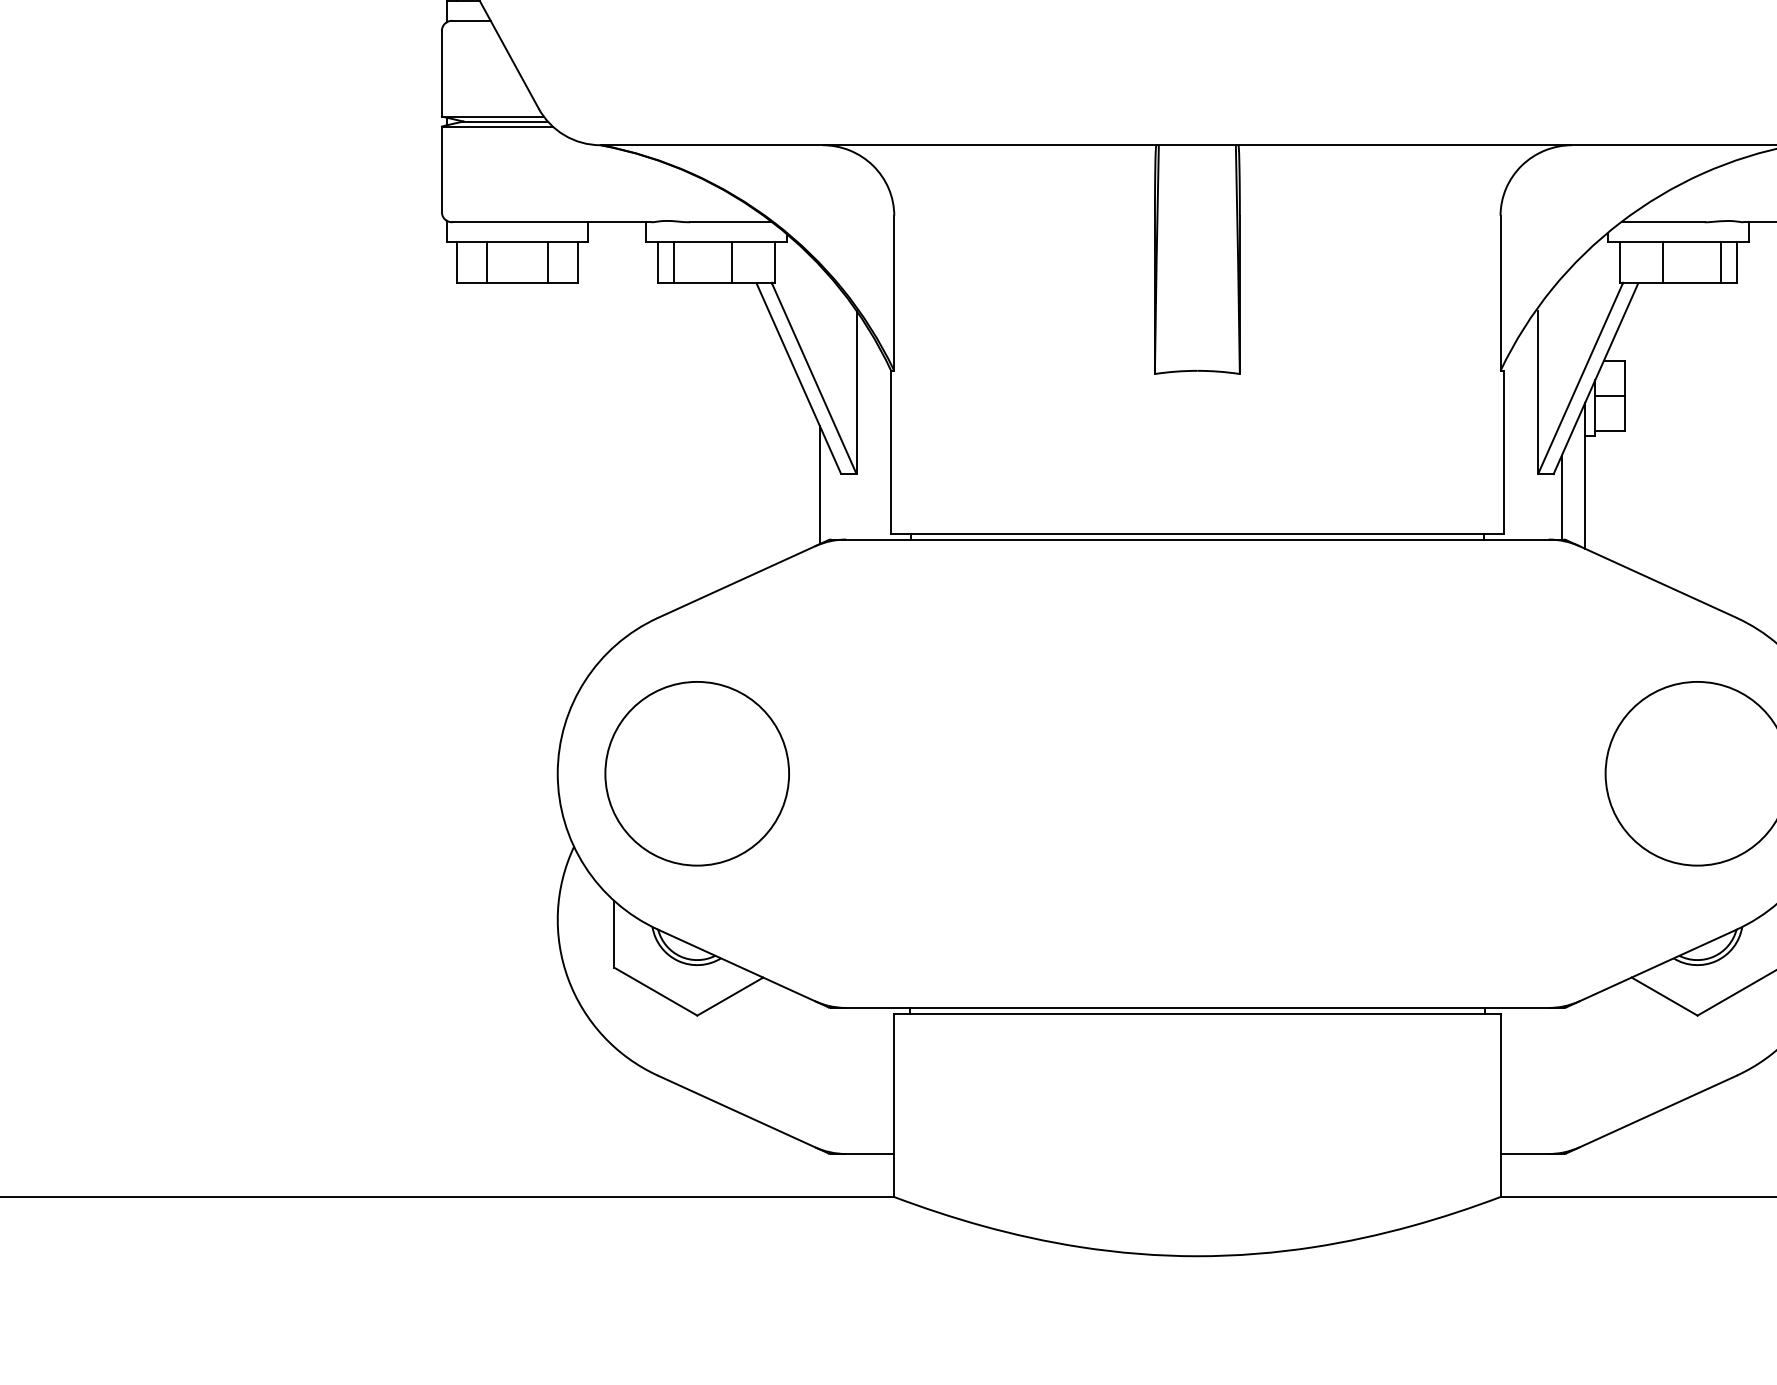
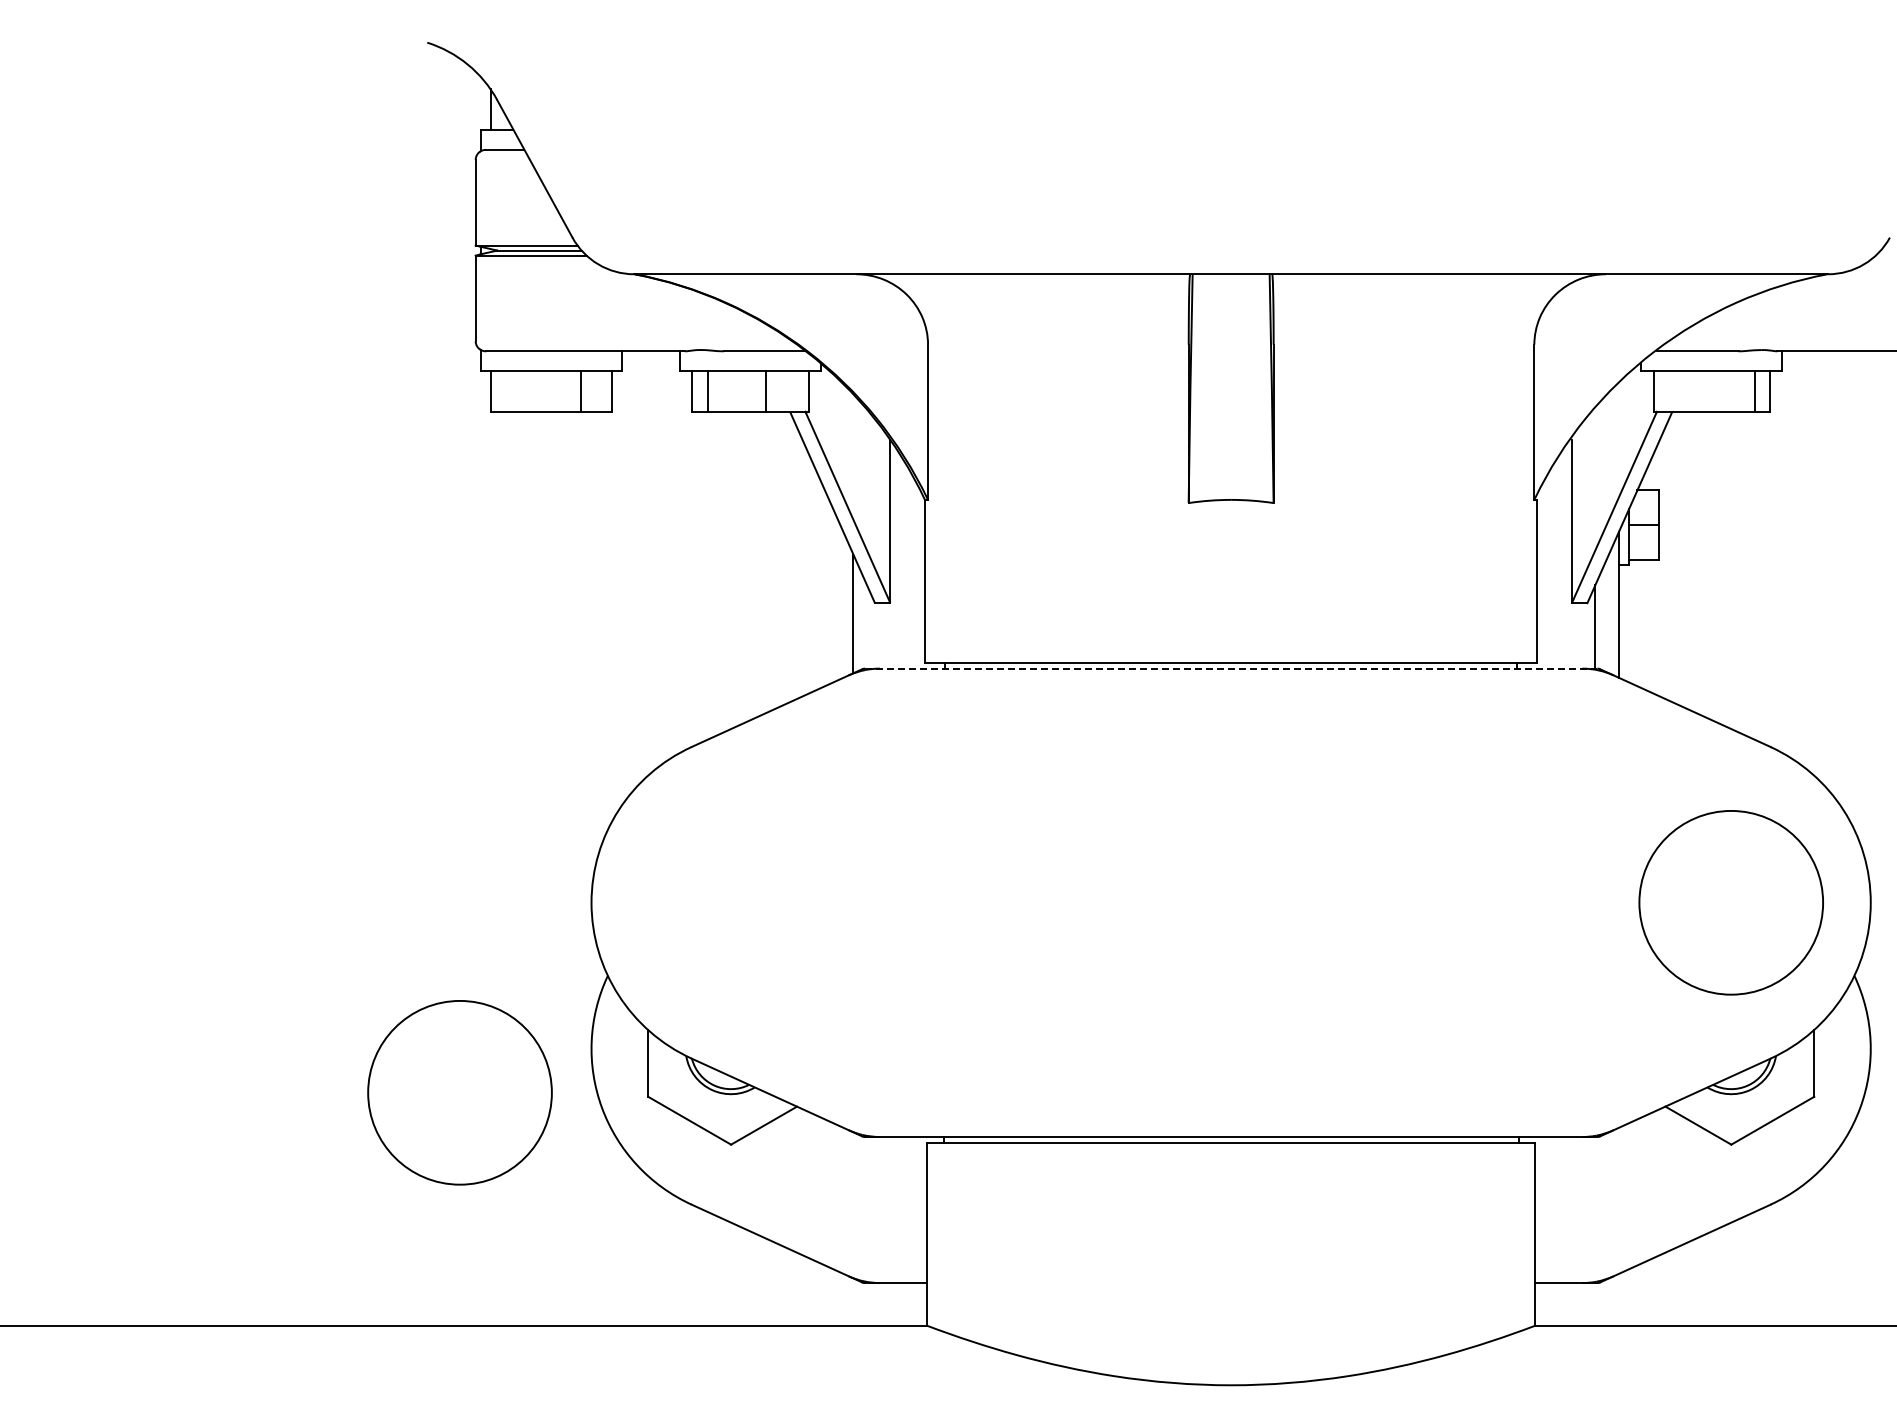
line: (487, 262) -> (521, 391), removed
line: (1662, 262) -> (1696, 391), removed
line: (1197, 539) -> (1231, 668), solid -> dashed
circle: (696, 773) -> (459, 1092), moved

